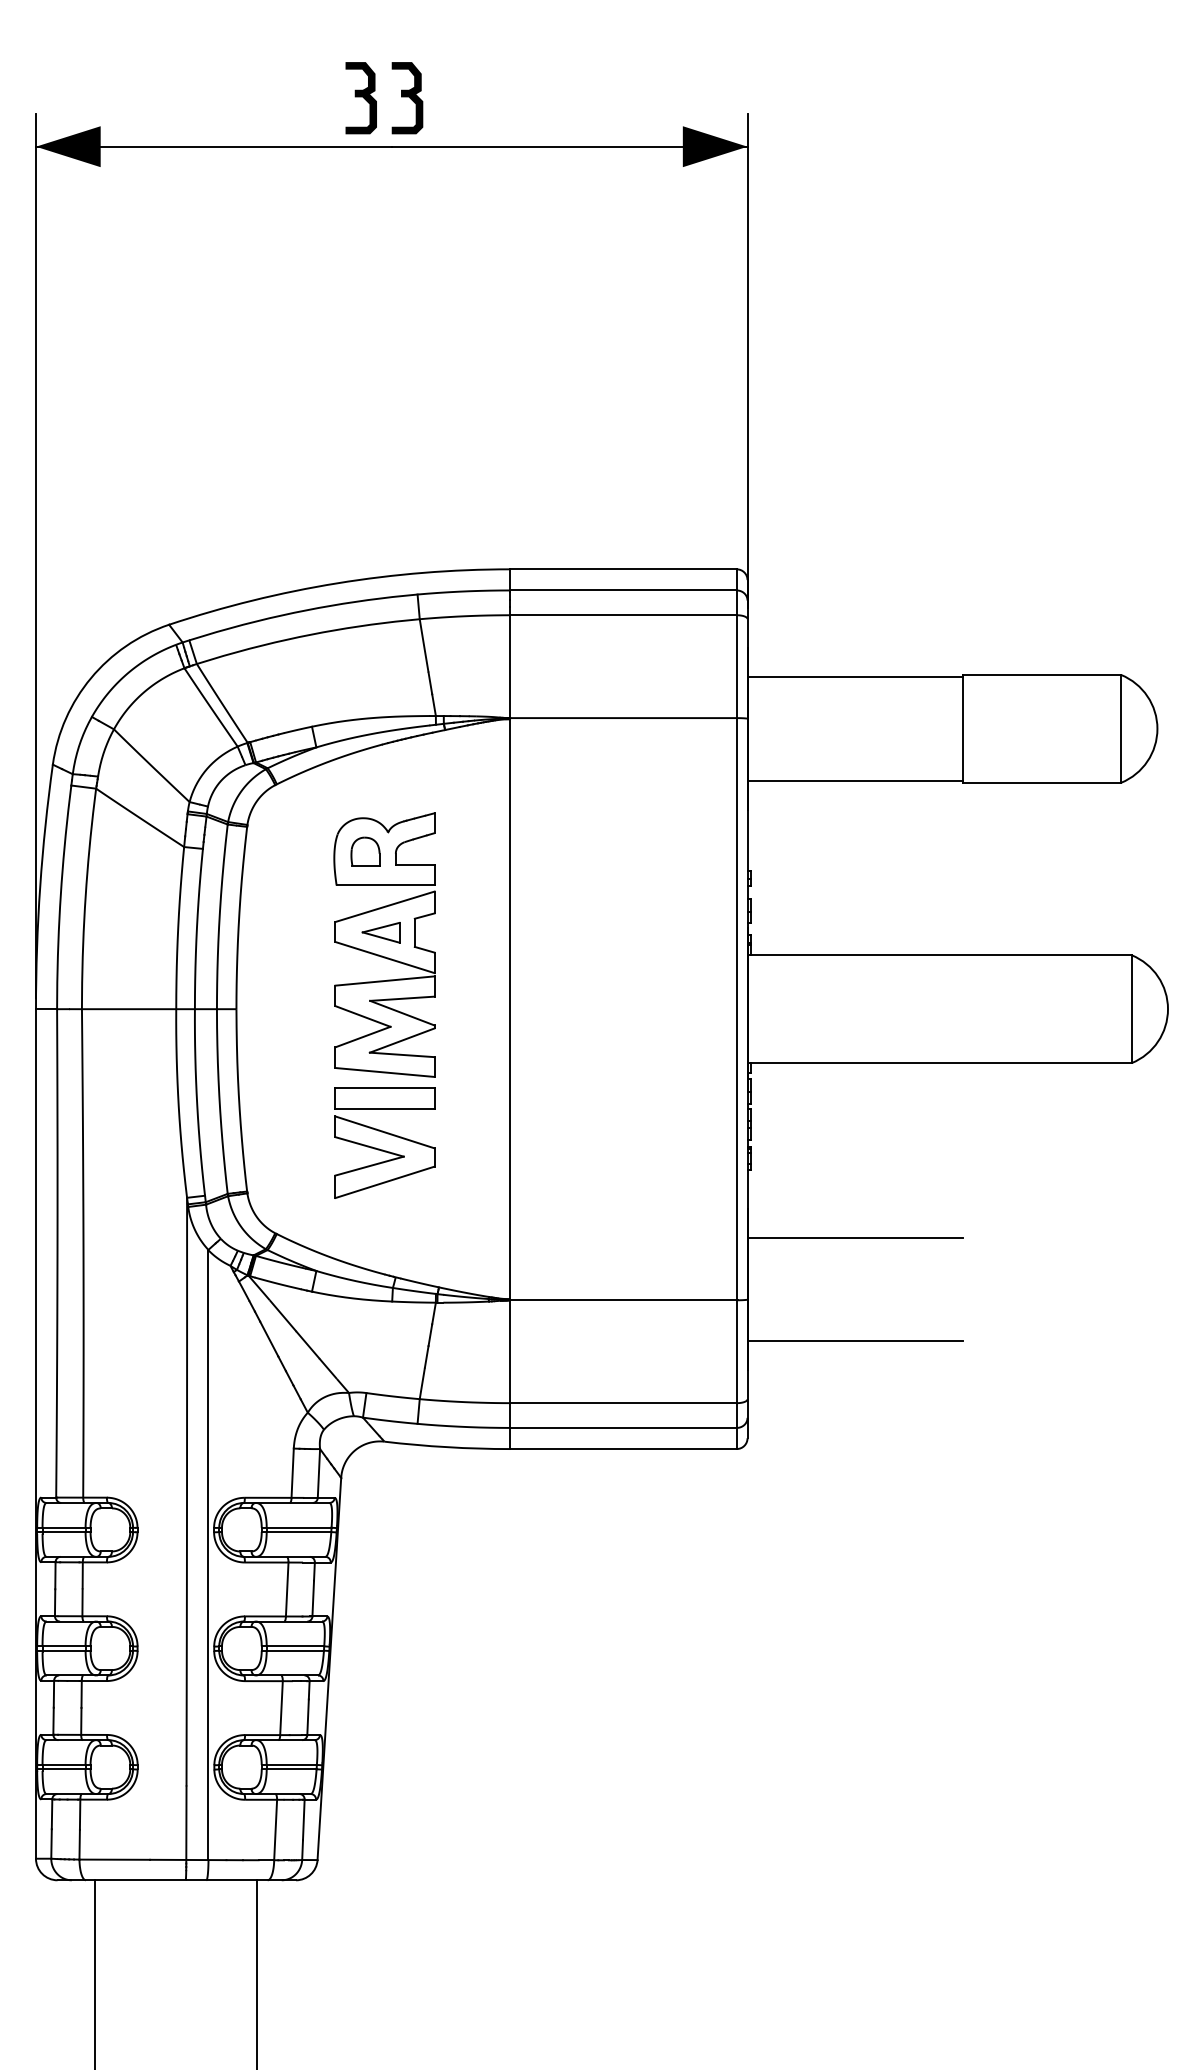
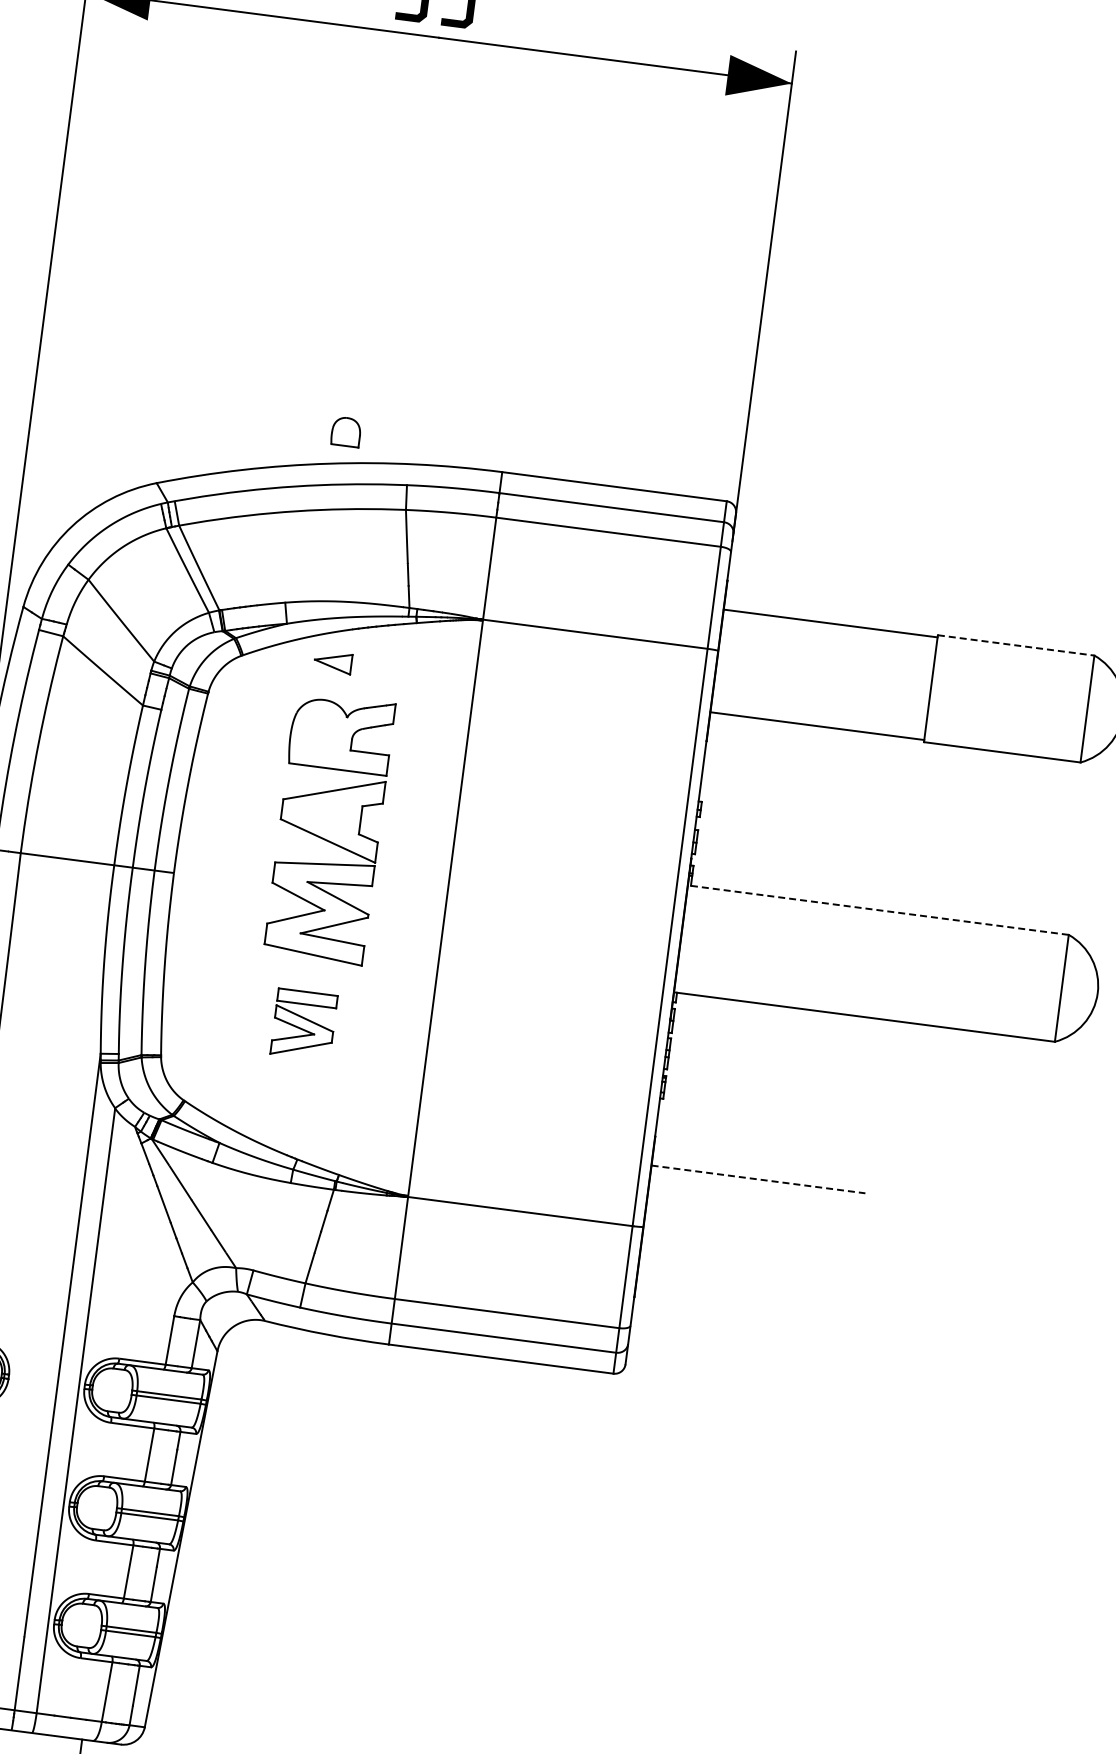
line: (1042, 674) -> (1016, 644), solid -> dashed
part: (365, 851) -> (346, 431), moved
part: (380, 932) -> (332, 662), moved
line: (939, 955) -> (878, 910), solid -> dashed
part: (384, 1142) -> (303, 1024), size x0.6
line: (855, 1237) -> (758, 1179), solid -> dashed
line: (855, 1341) -> (745, 1282), removed

